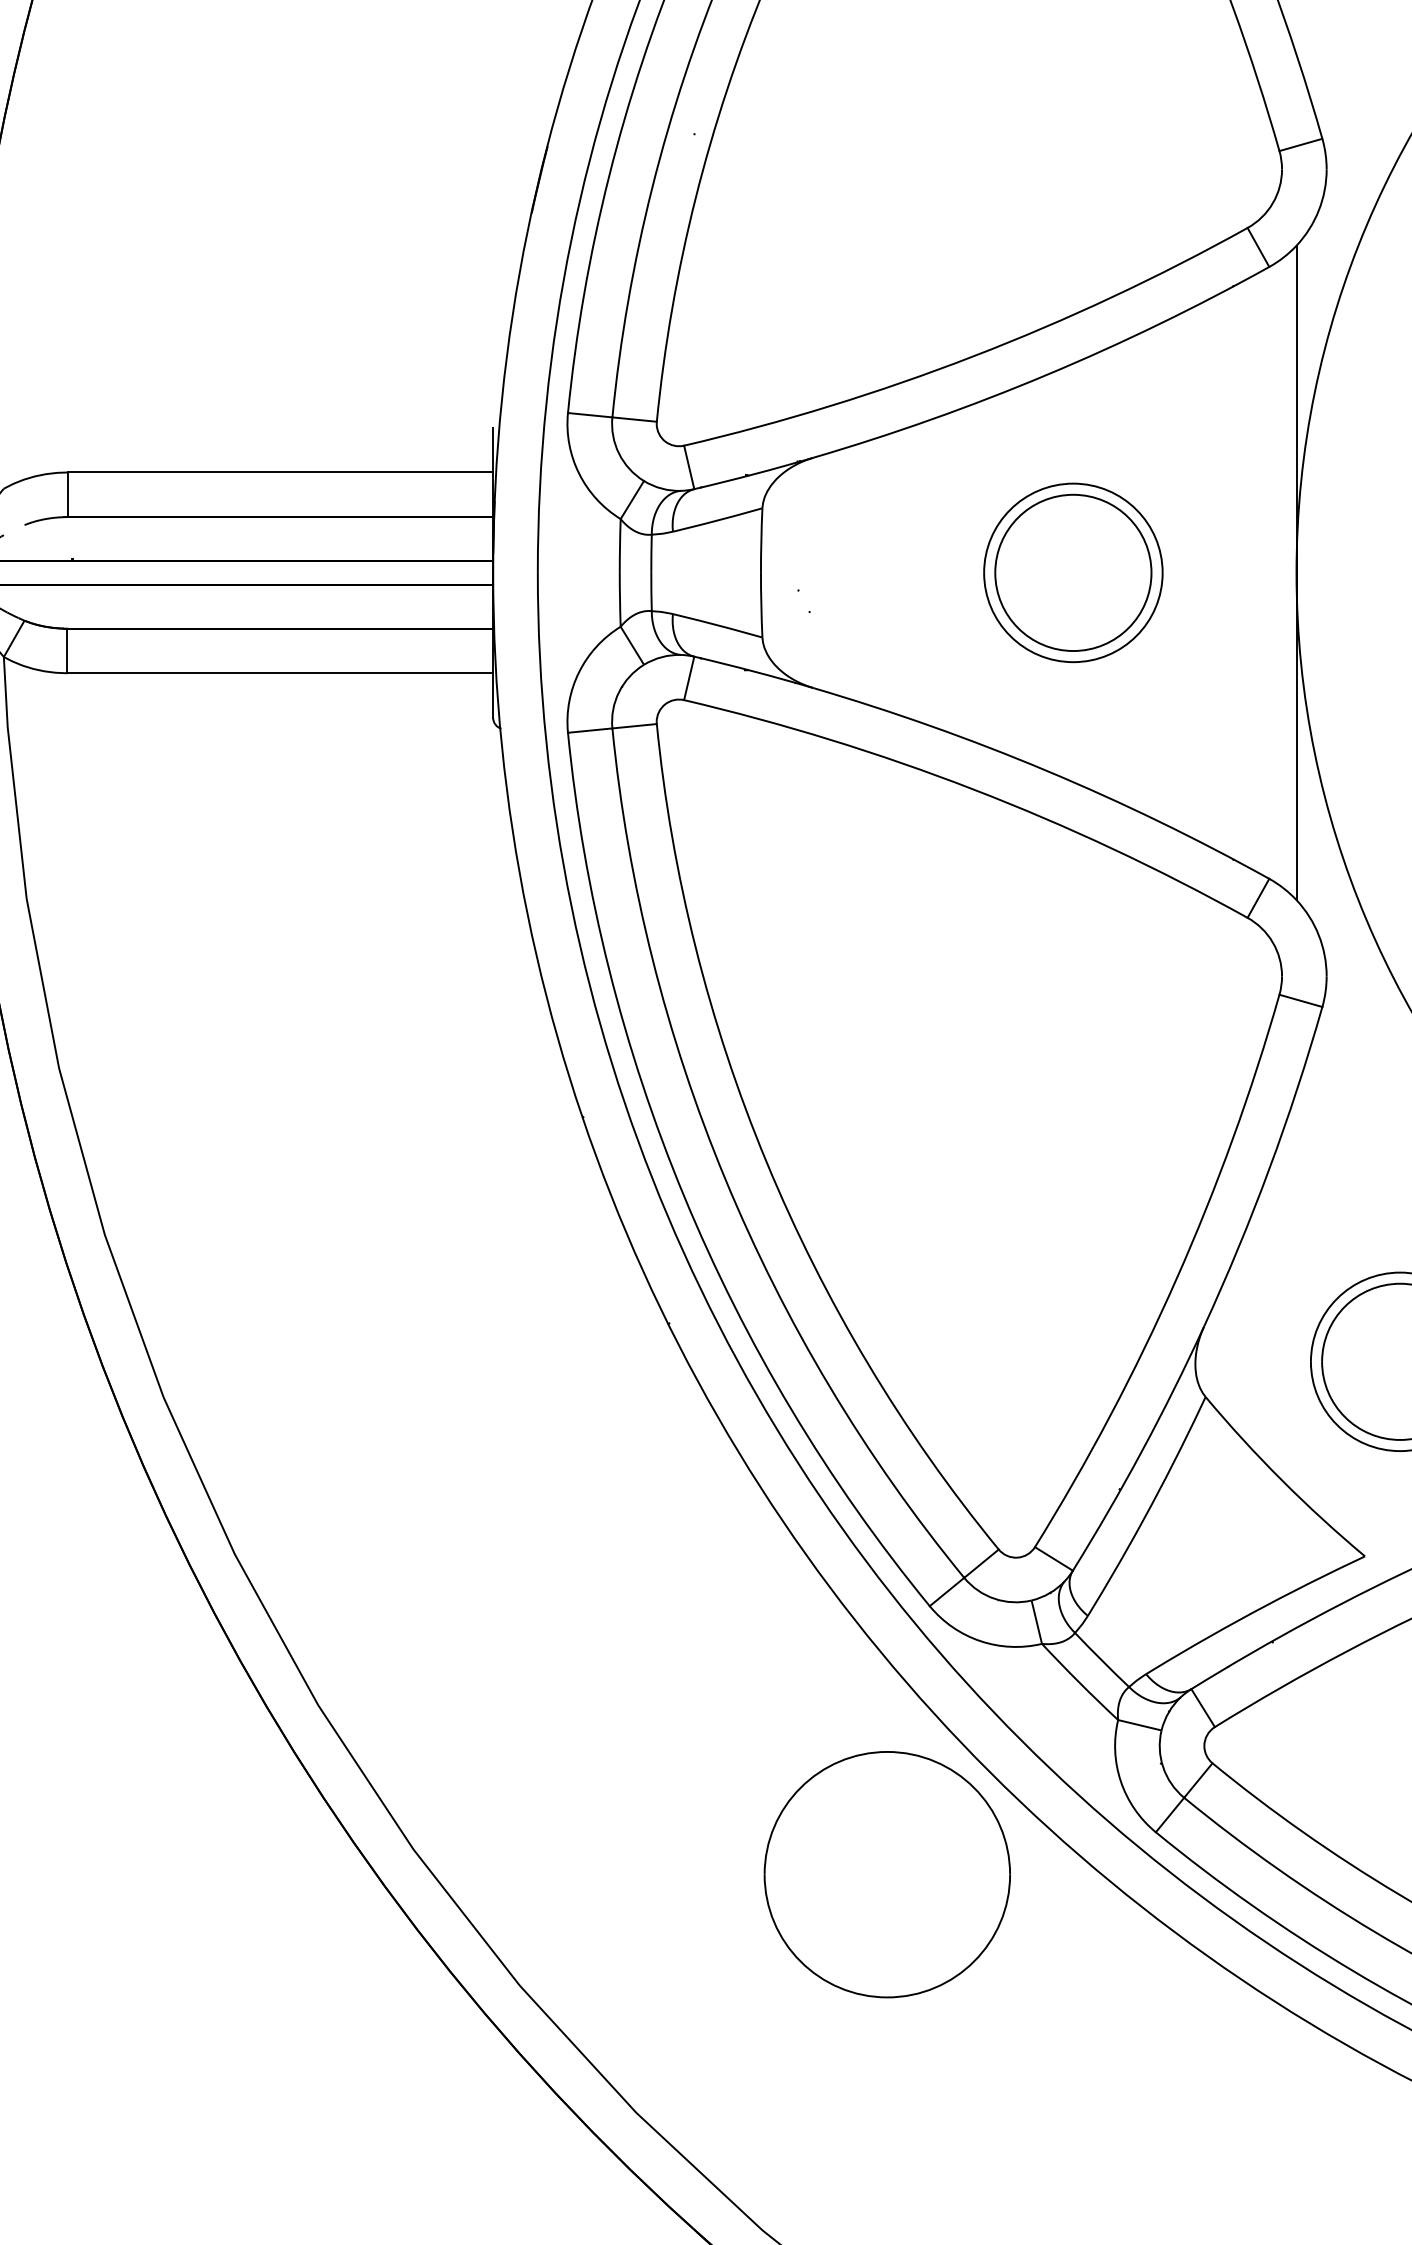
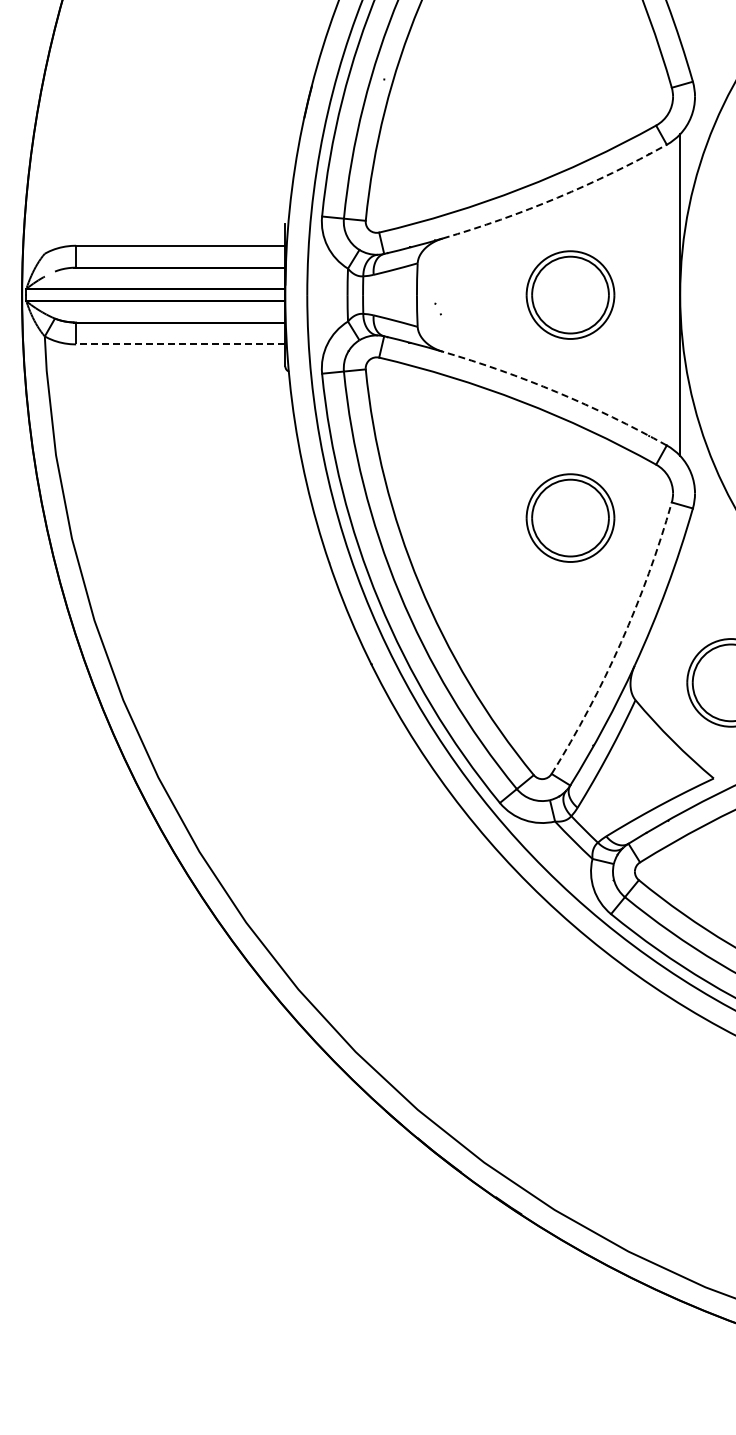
arc: (1046, 374) -> (557, 197), solid -> dashed
line: (279, 673) -> (180, 344), solid -> dashed
arc: (1046, 771) -> (557, 392), solid -> dashed
part: (1073, 1025) -> (570, 517), added
arc: (1177, 1279) -> (621, 642), solid -> dashed
part: (886, 1873) -> (478, 934), removed

